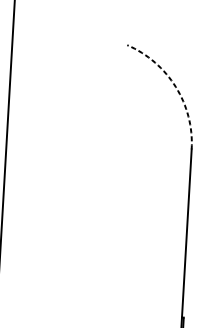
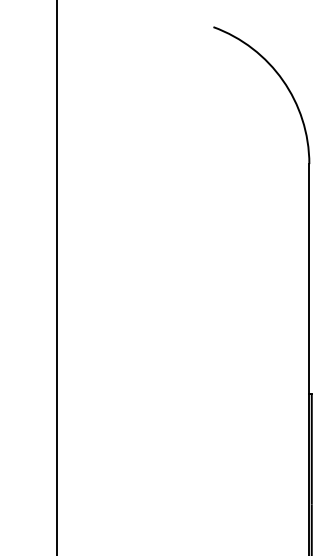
arc: (175, 87) -> (282, 80), dashed -> solid

